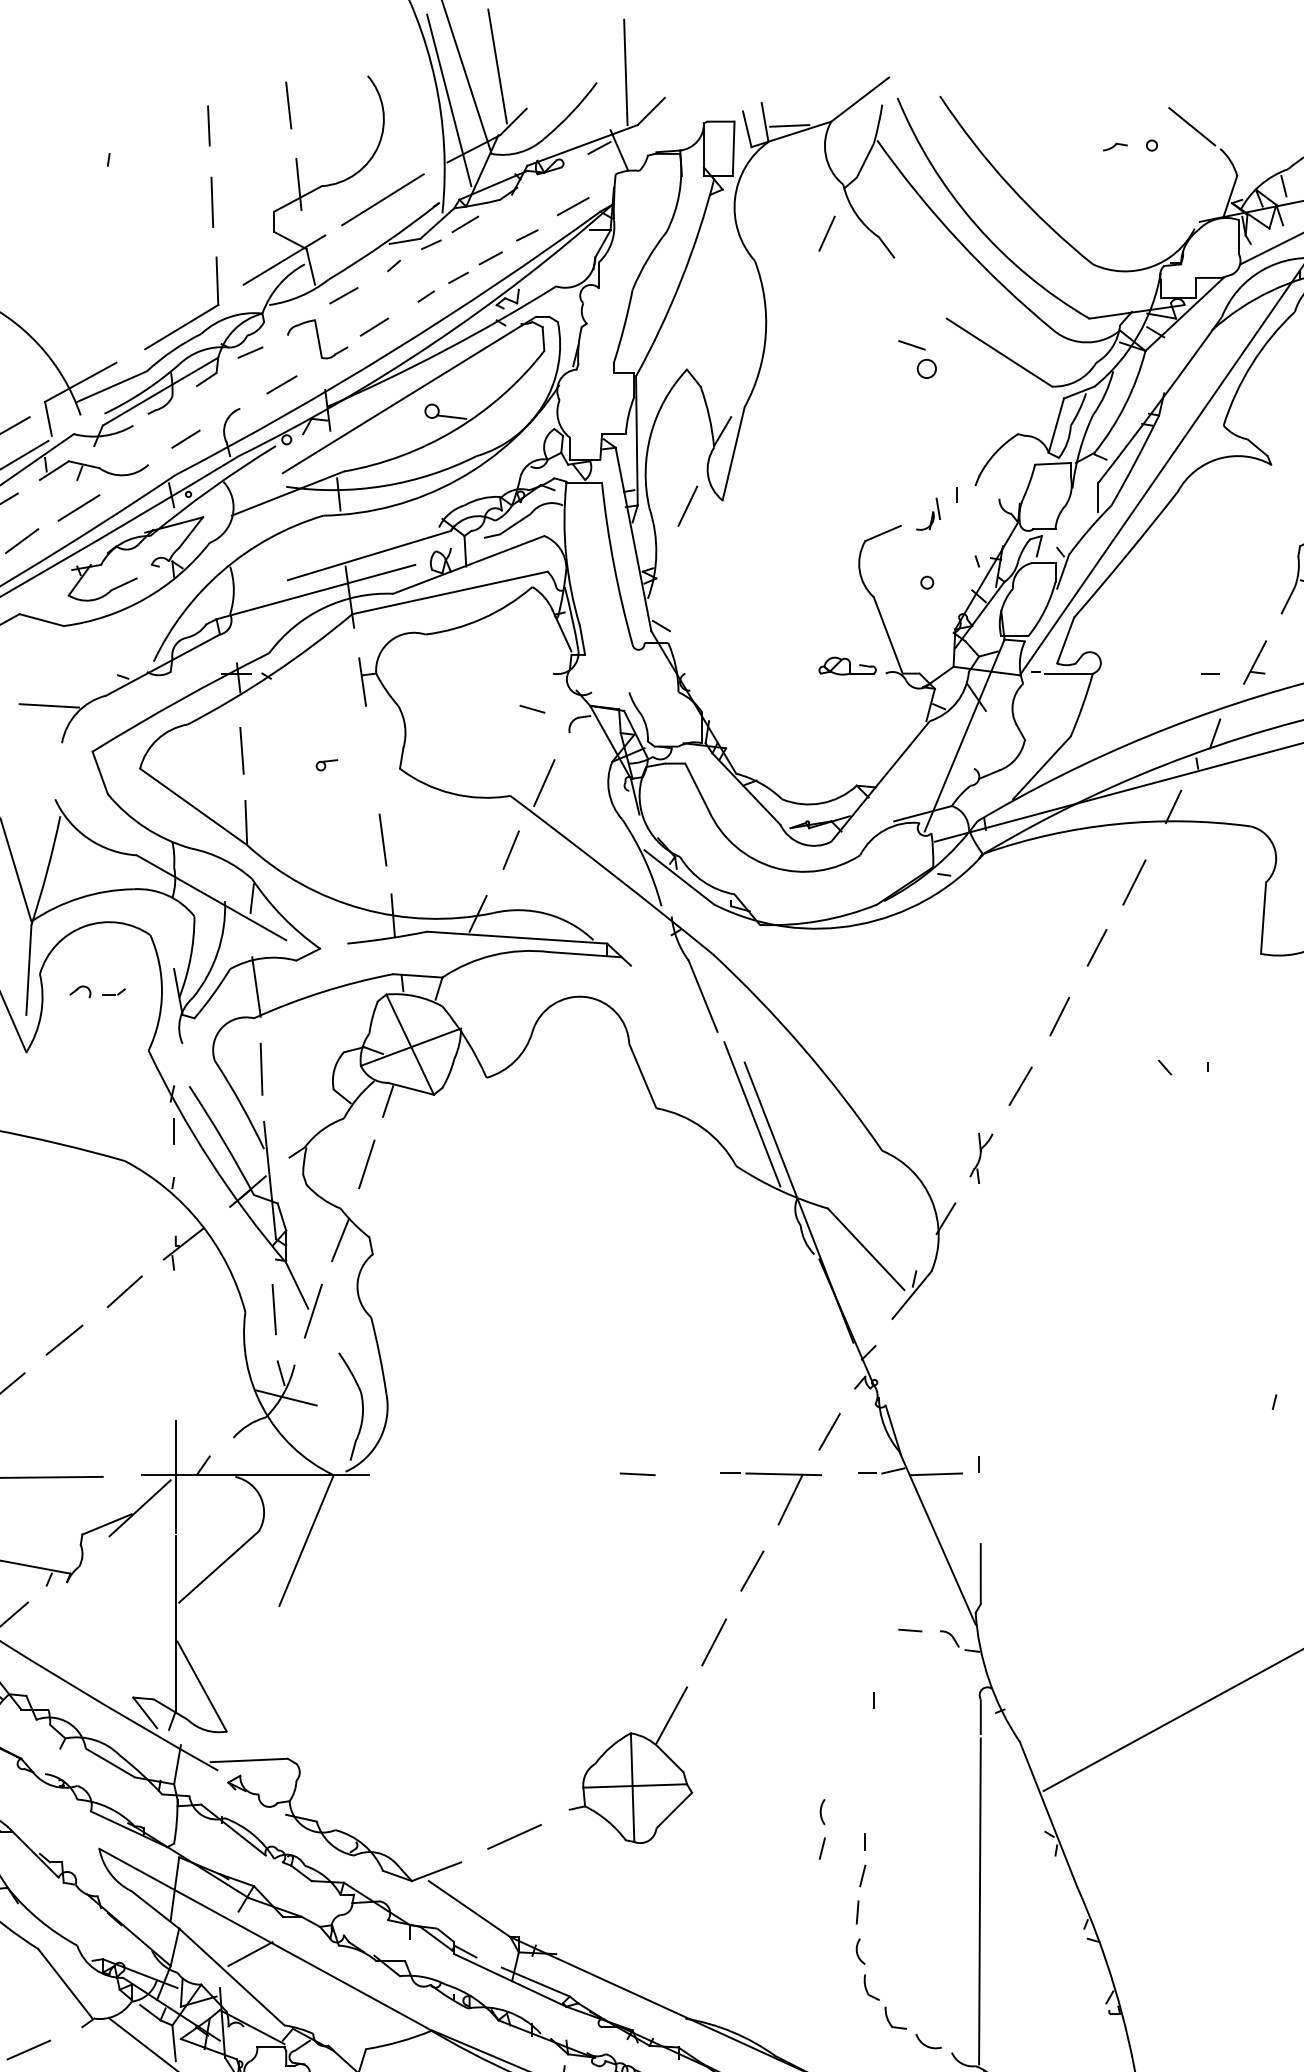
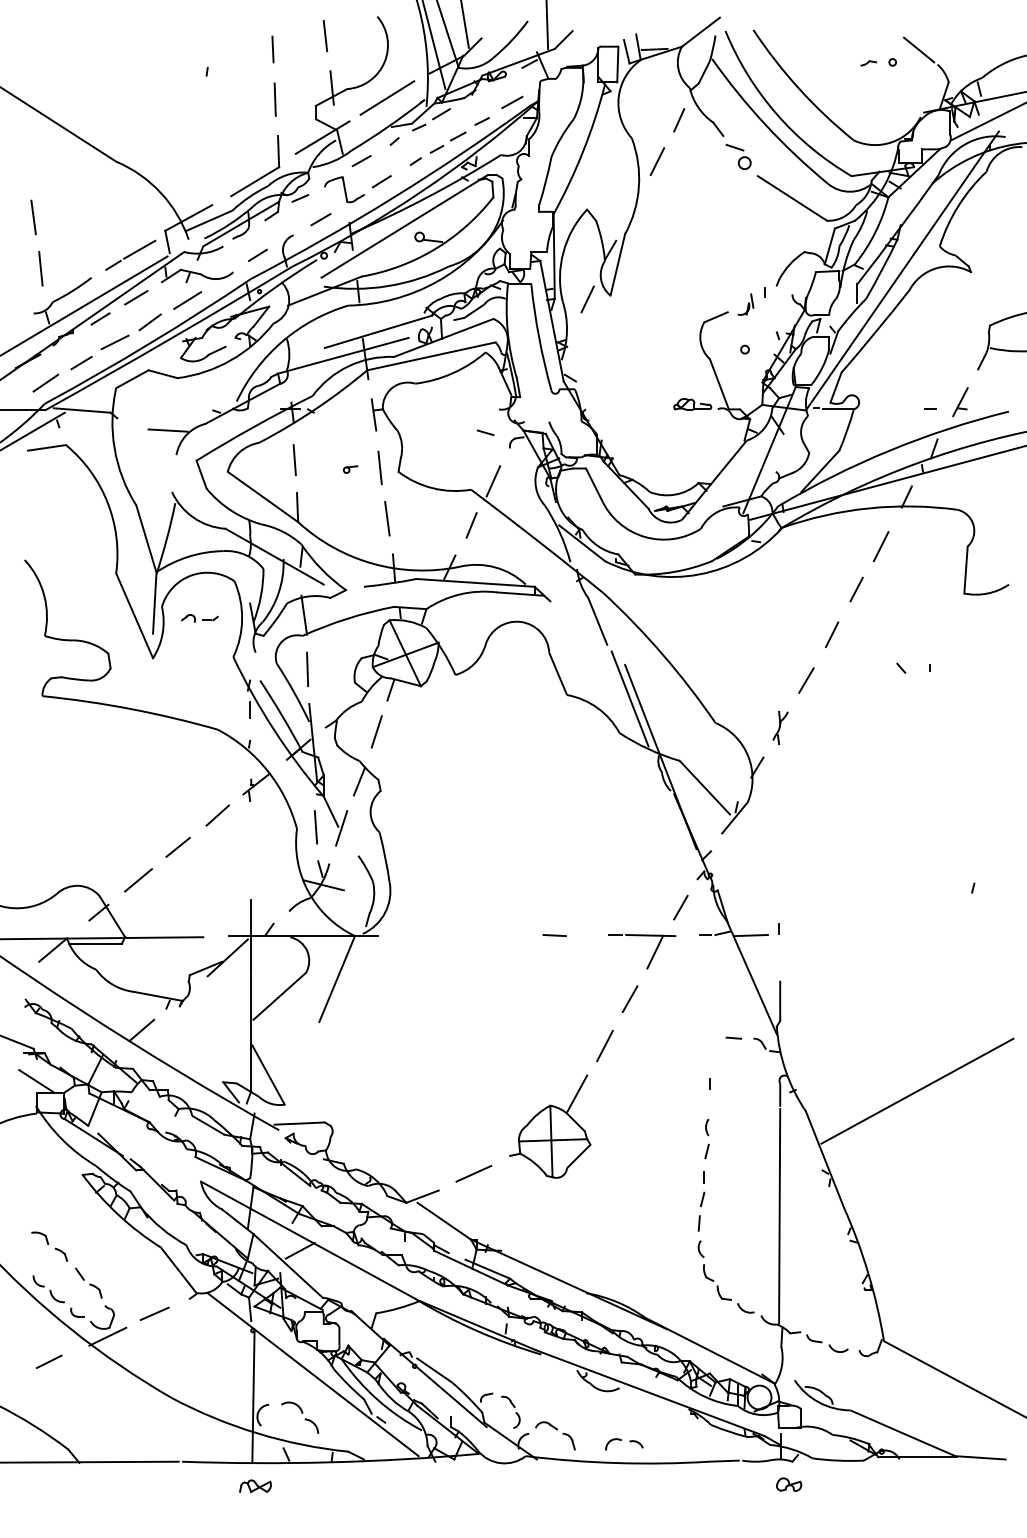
line: (794, 296) -> (657, 161), added
part: (917, 358) -> (738, 156), moved
line: (370, 762) -> (379, 467), added
part: (821, 1828) -> (706, 1138), moved

